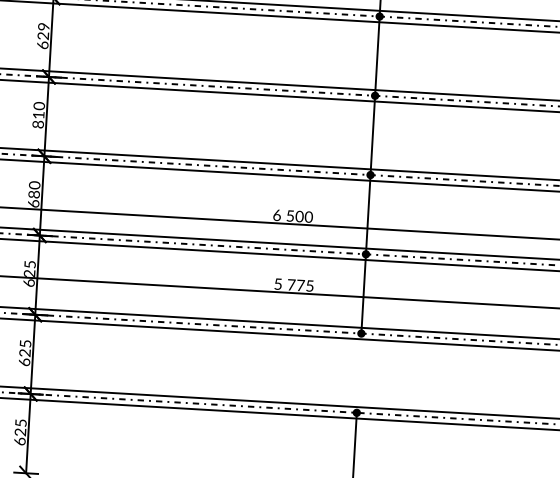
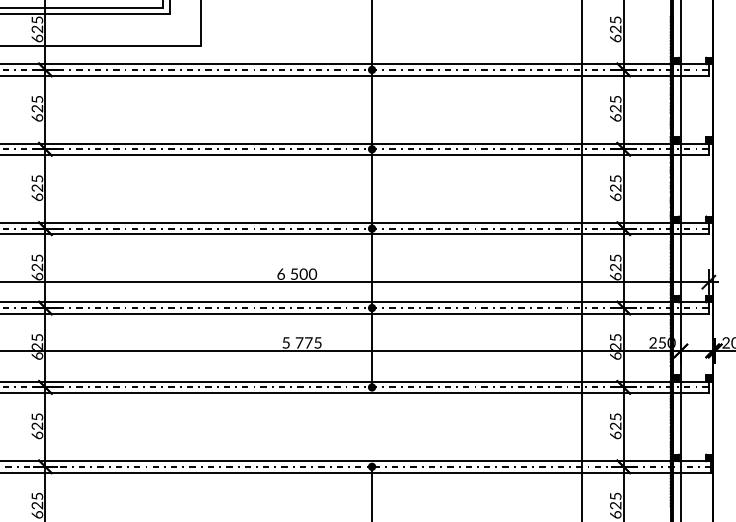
text: (43, 26) -> (37, 99), 629 -> 625
text: (38, 114) -> (37, 187), 810 -> 625
text: (34, 189) -> (37, 262), 680 -> 625

